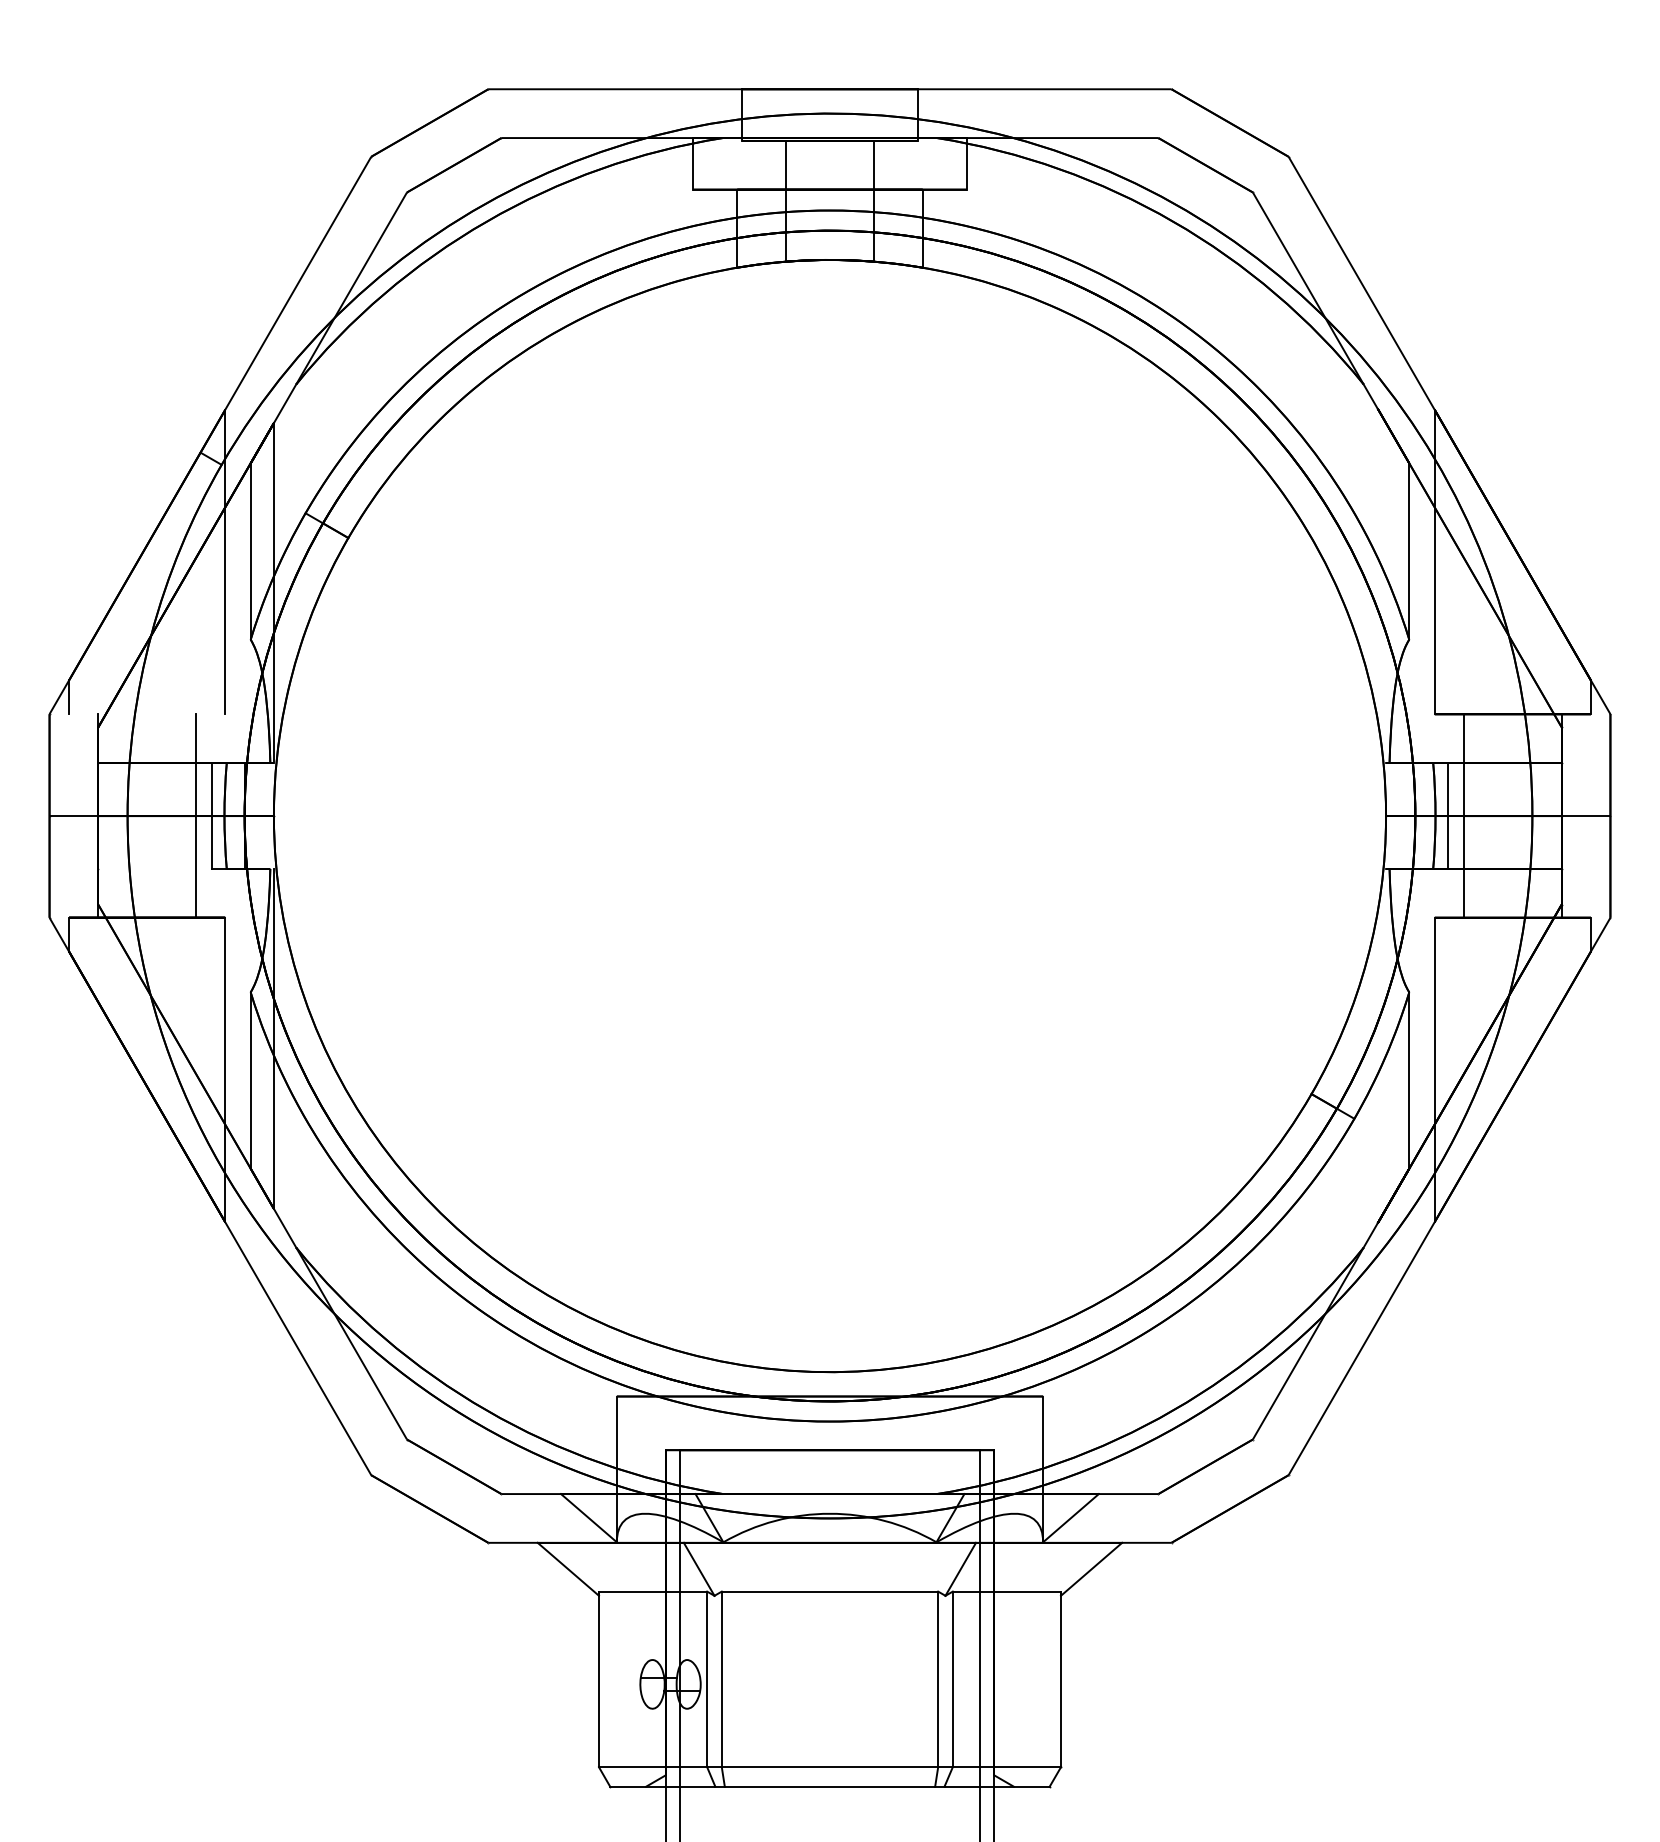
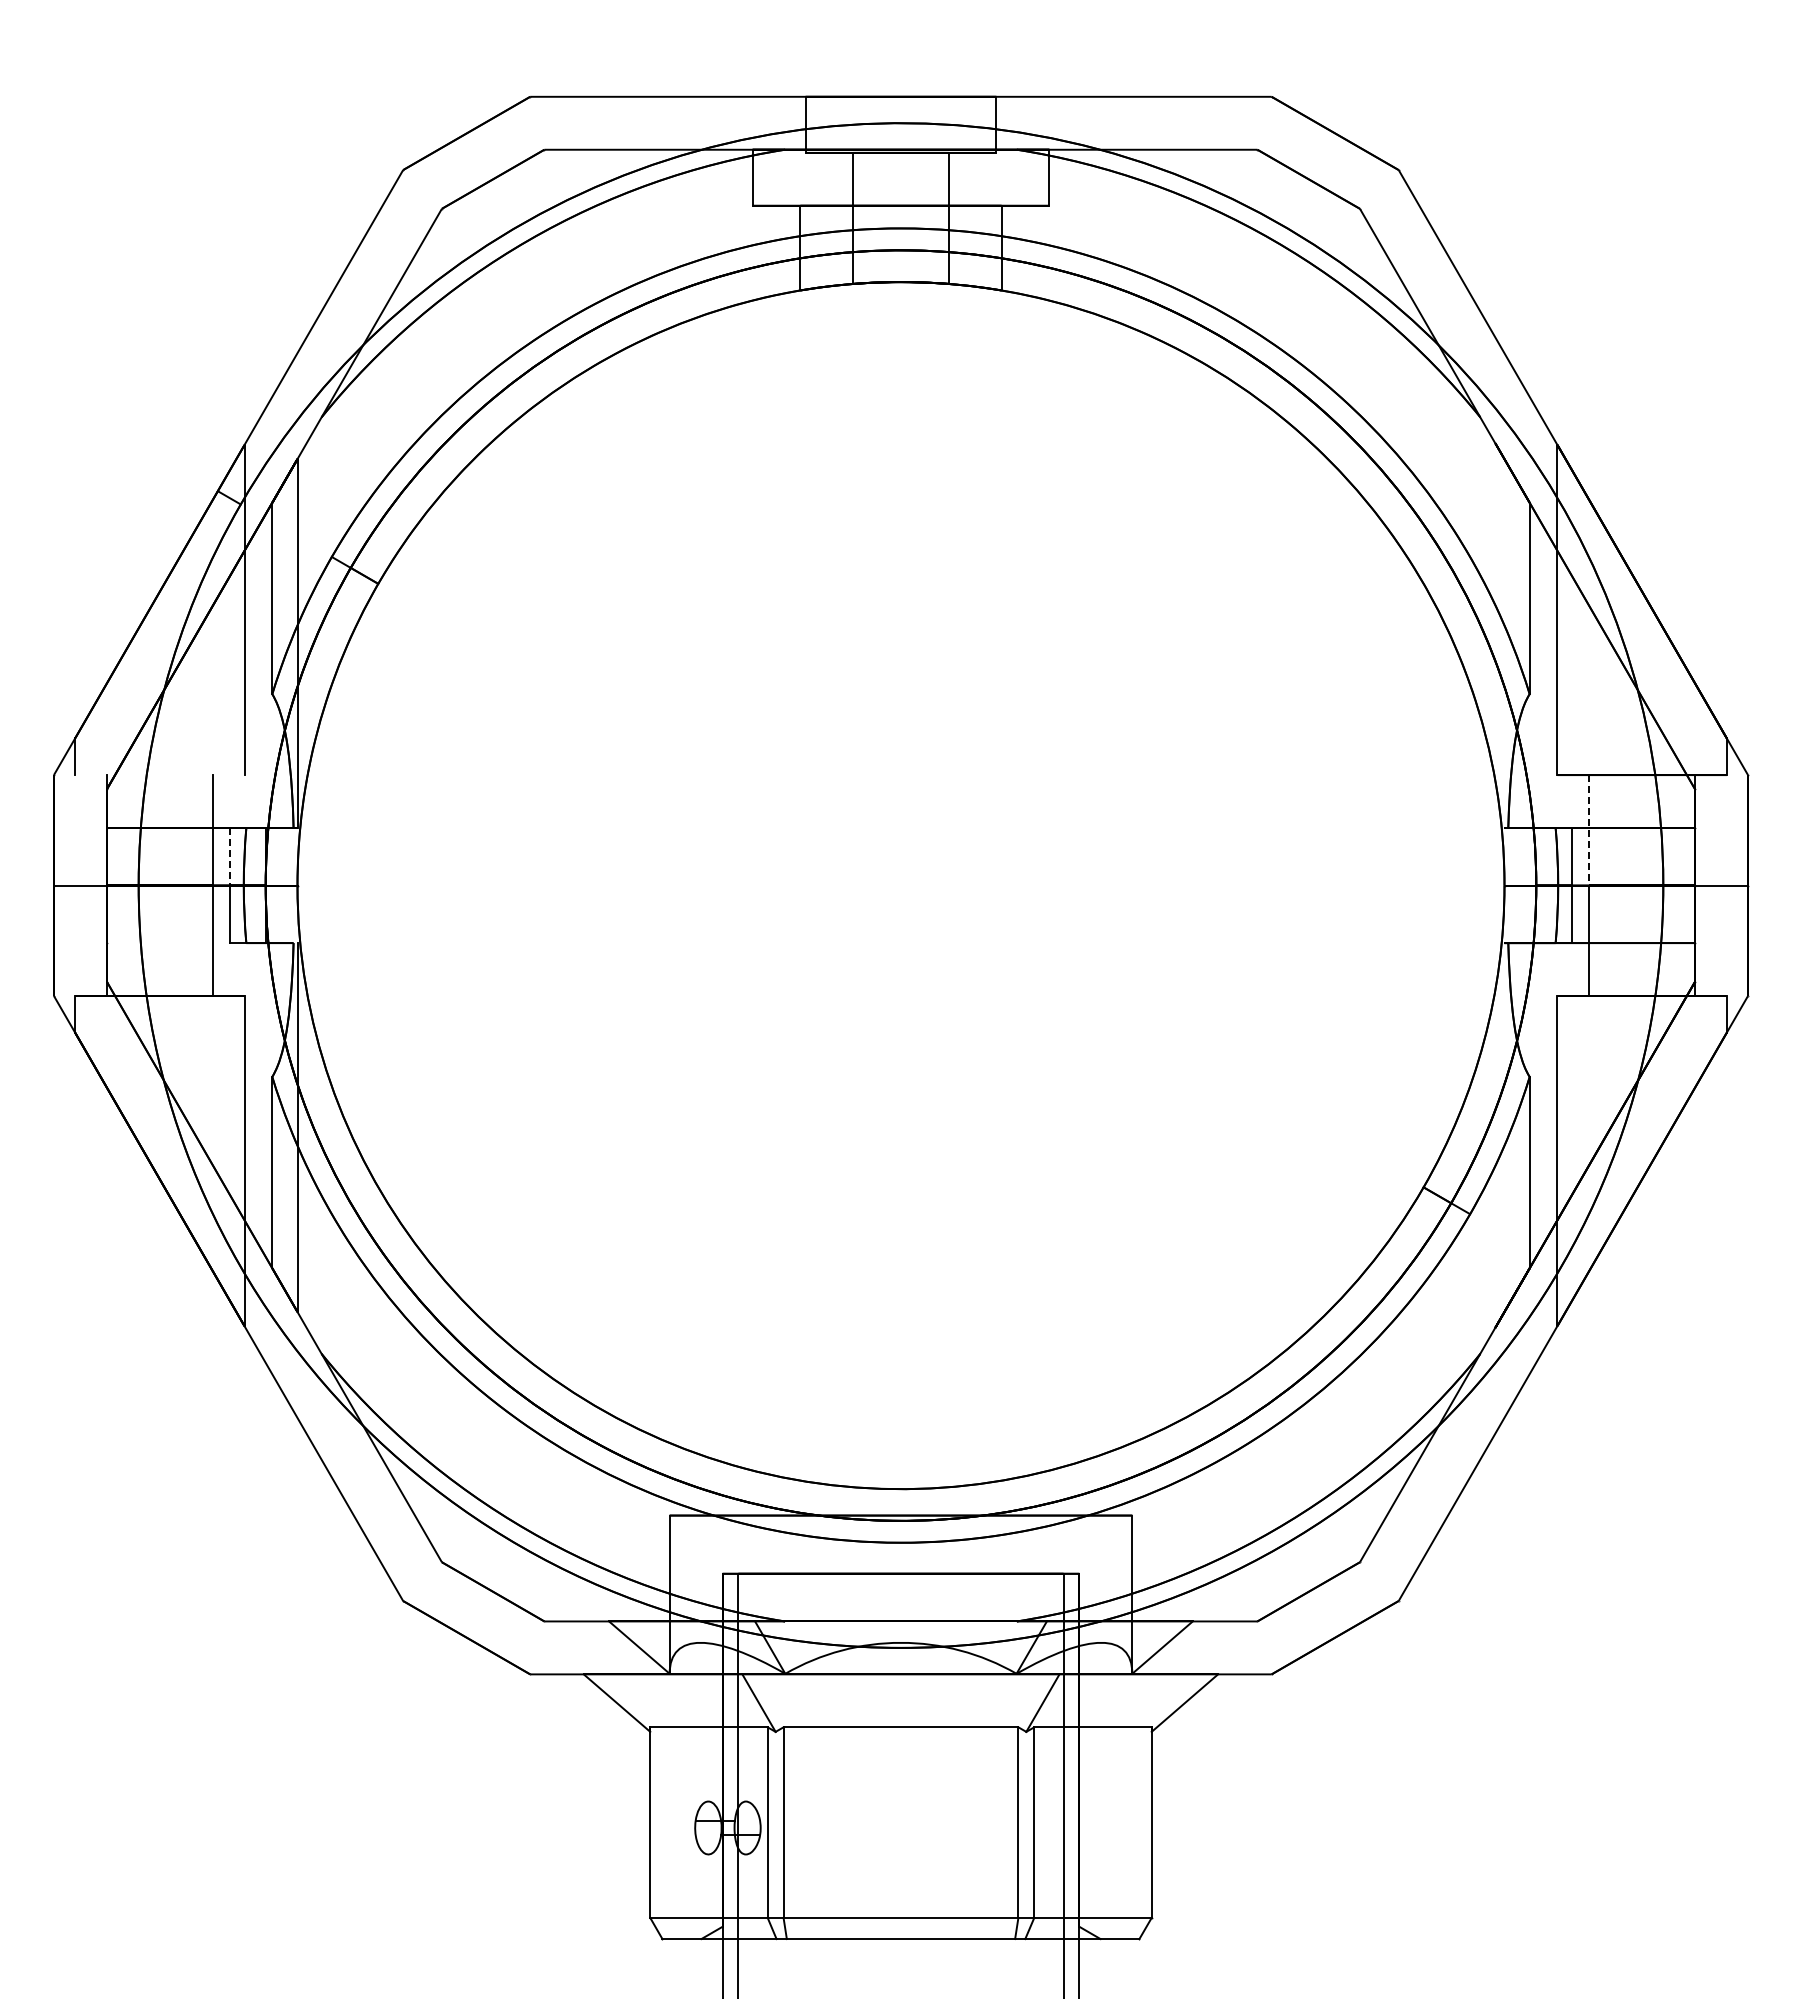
line: (1464, 765) -> (1589, 830), solid -> dashed
line: (211, 789) -> (229, 856), solid -> dashed

